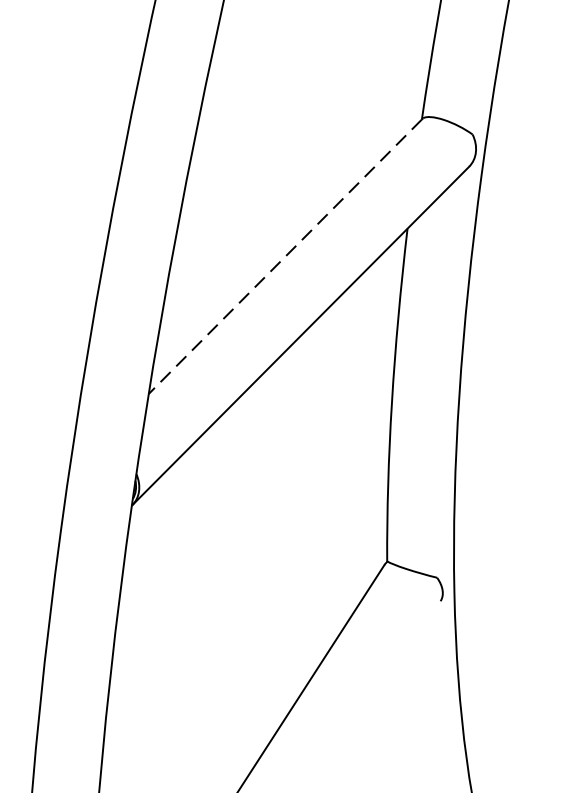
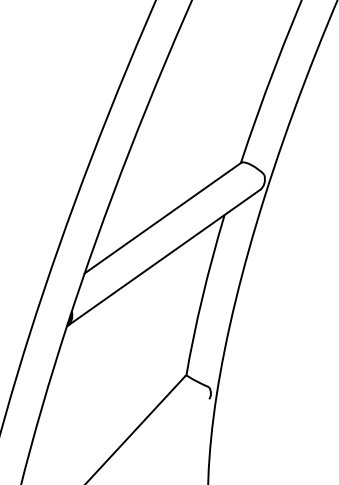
line: (284, 257) -> (162, 218), dashed -> solid

